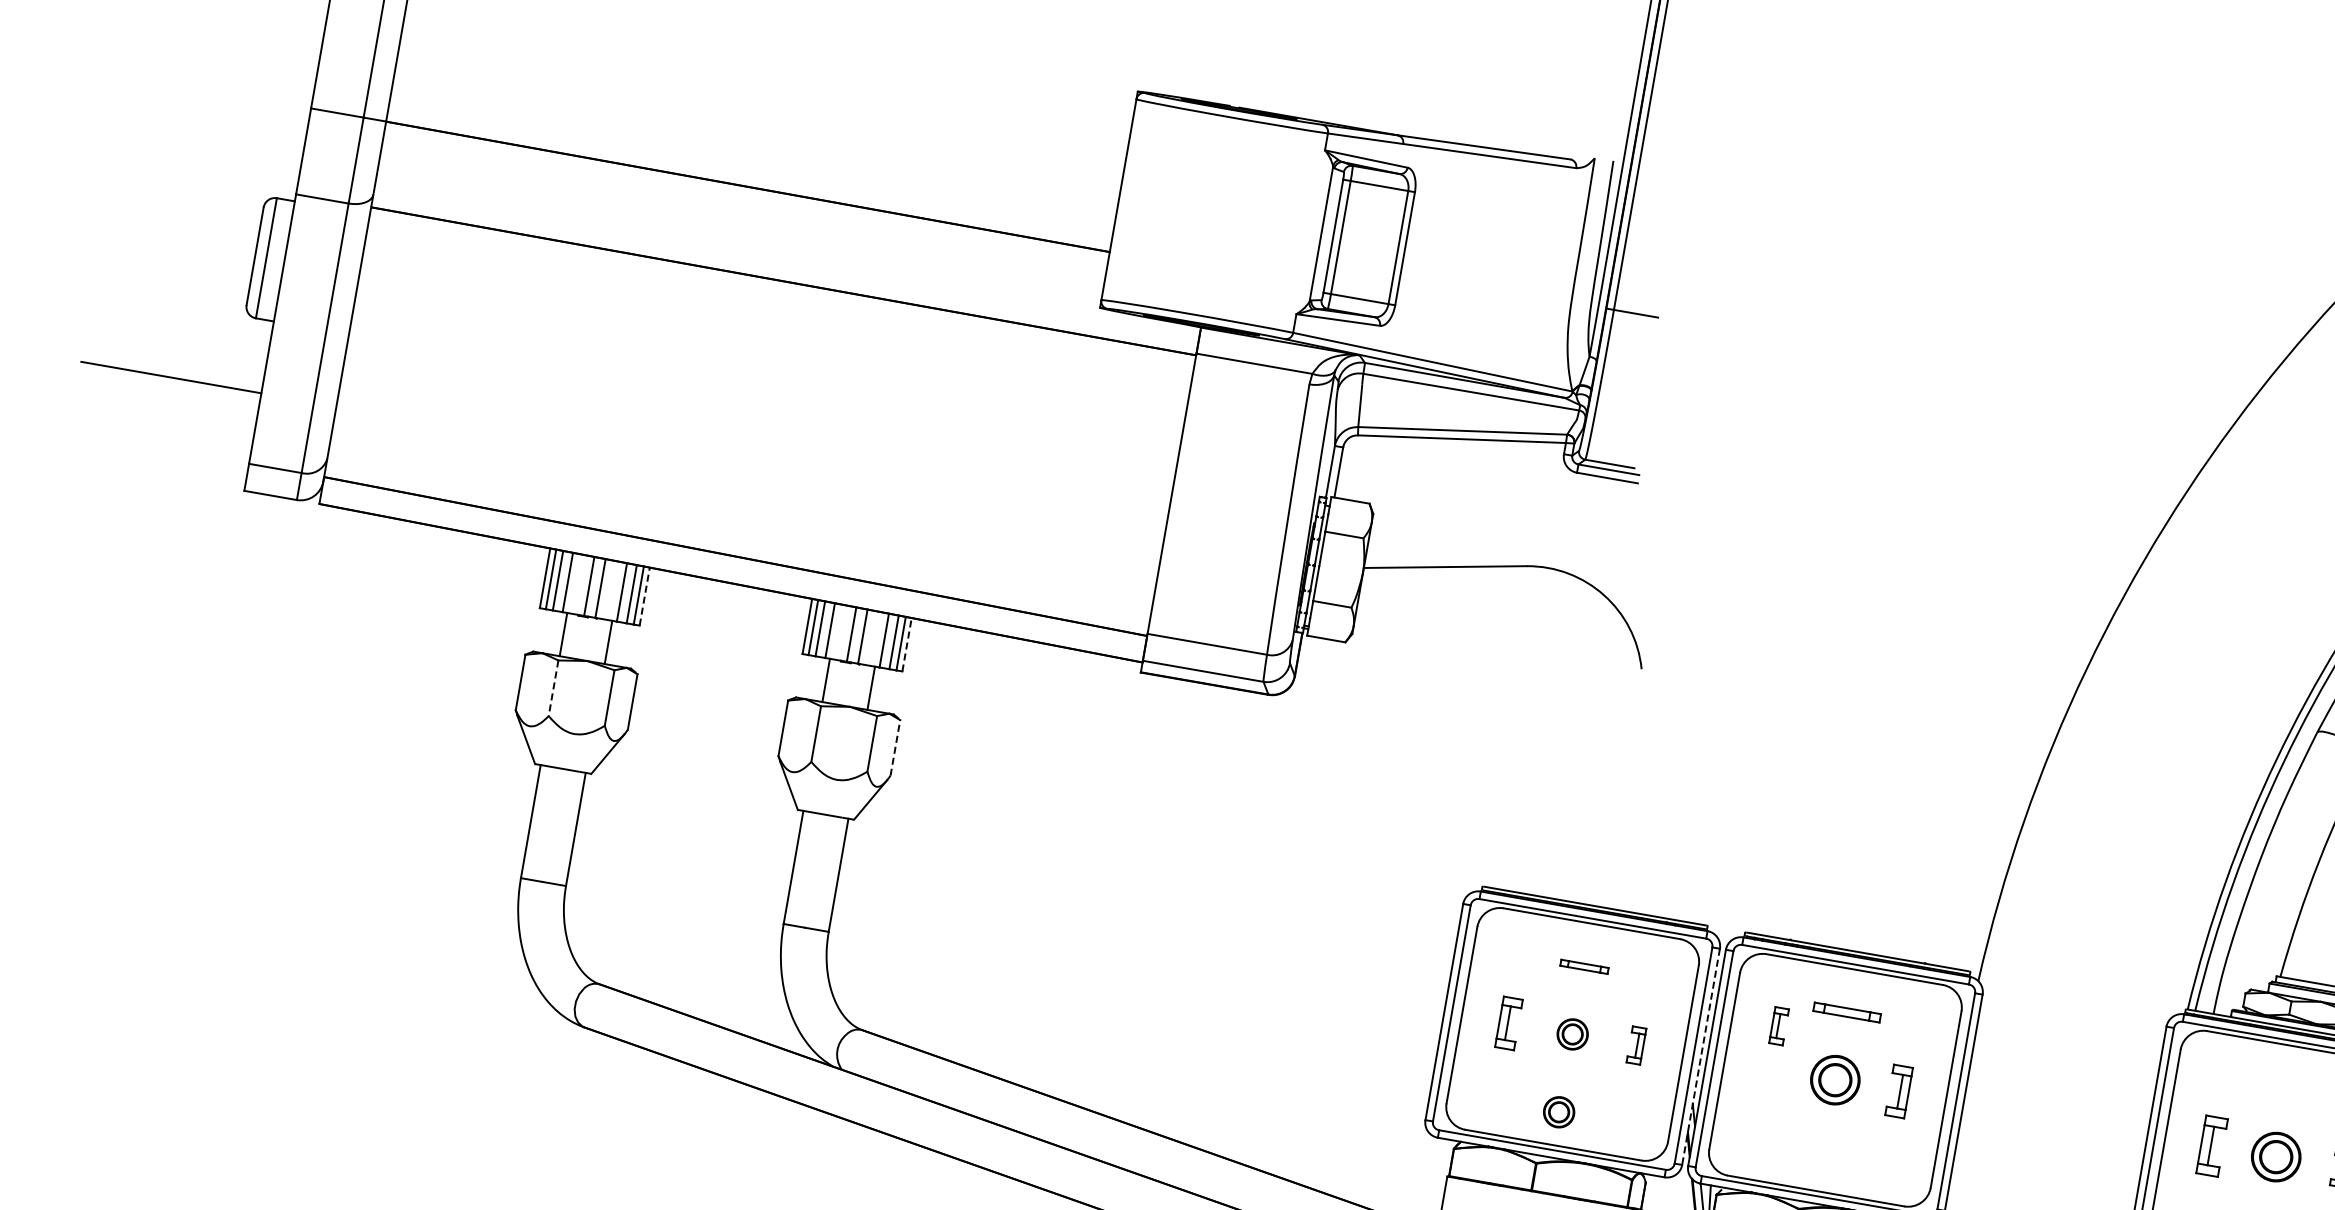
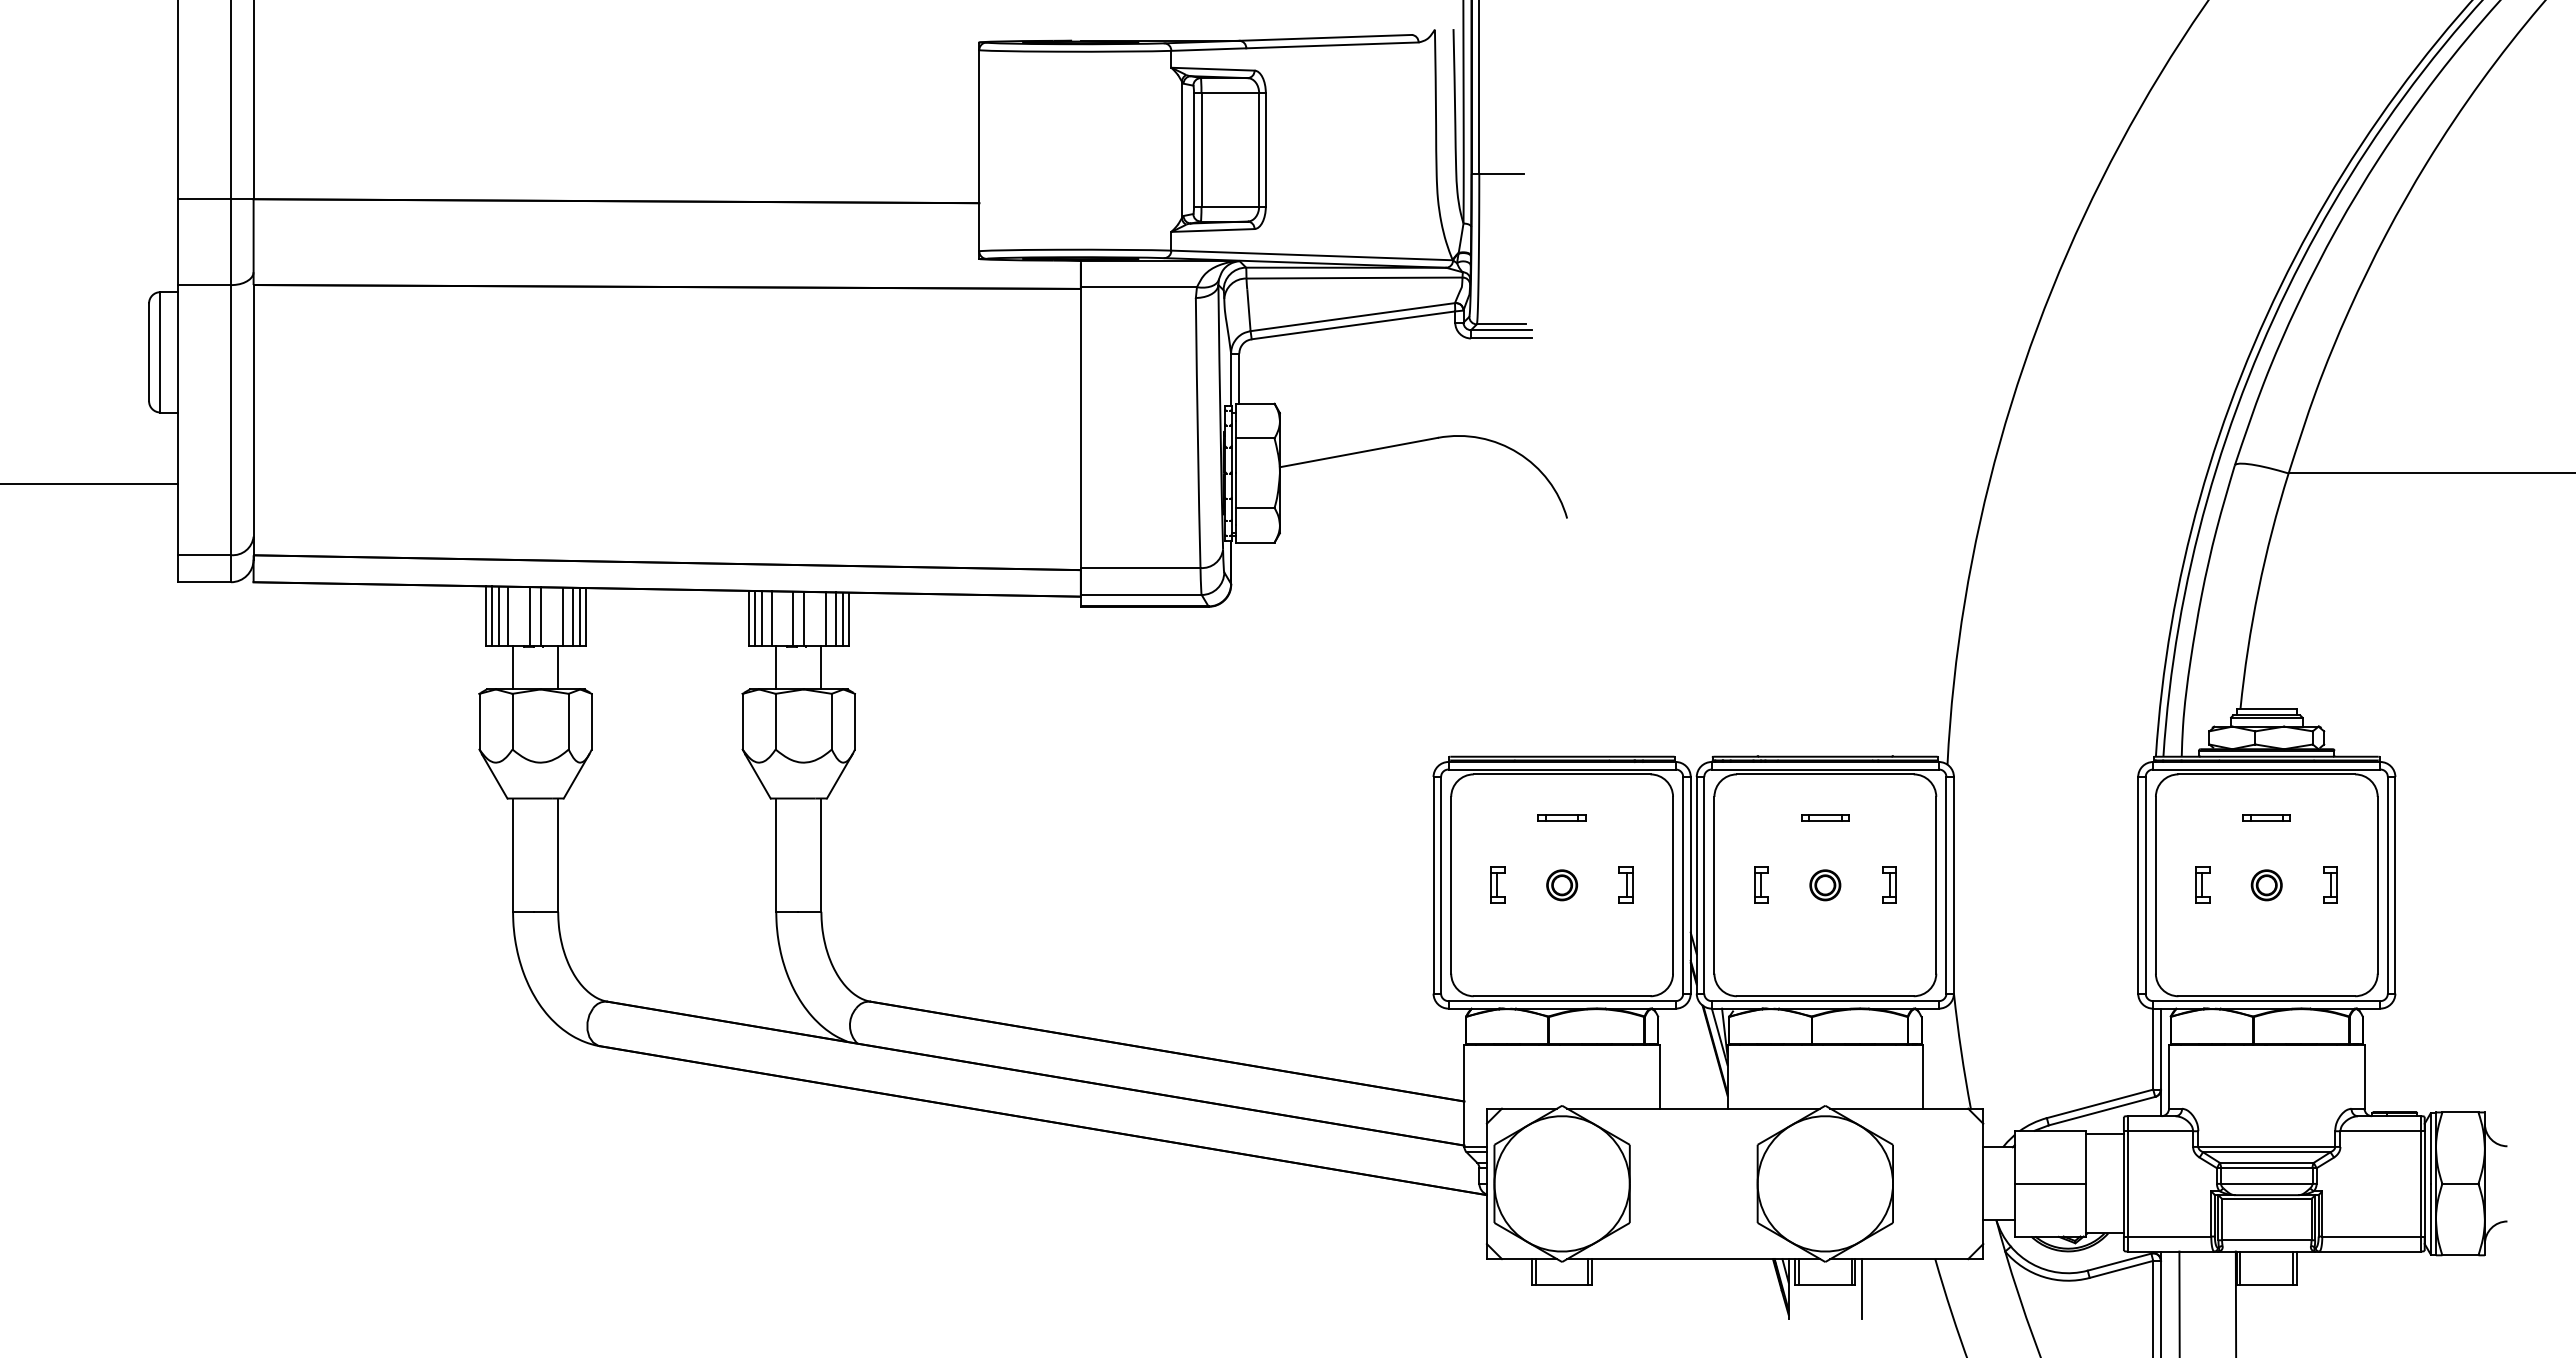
line: (644, 595) -> (585, 616), dashed -> solid
line: (906, 644) -> (848, 619), dashed -> solid
line: (553, 688) -> (512, 721), dashed -> solid
line: (895, 747) -> (855, 721), dashed -> solid
part: (1847, 1012) -> (1825, 817), size x0.71
part: (1508, 1022) -> (1497, 884), size x0.71
part: (1779, 1025) -> (1761, 884), moved
line: (1700, 1056) -> (1690, 885), dashed -> solid
part: (1835, 1080) -> (1825, 885), size x0.62
part: (2287, 1089) -> (2266, 817), added
part: (1899, 1090) -> (1889, 884), size x0.71
part: (1559, 1112) -> (1562, 963), removed
part: (2211, 1145) -> (2202, 884), size x0.62
part: (2275, 1157) -> (2266, 885), size x0.62

